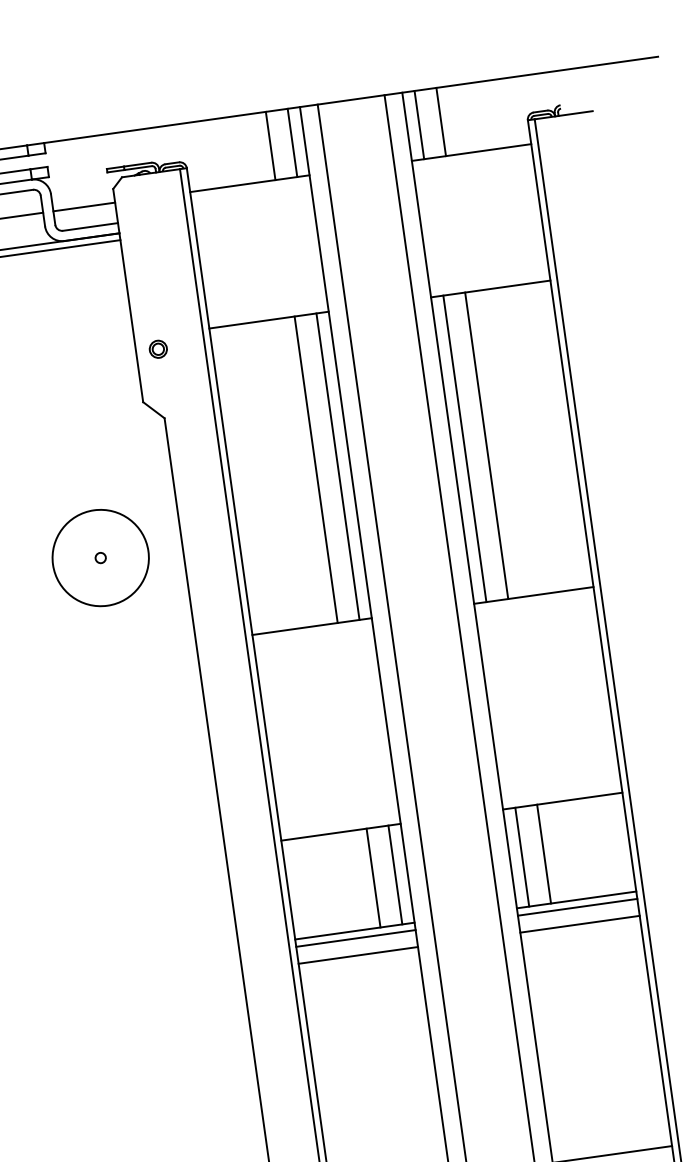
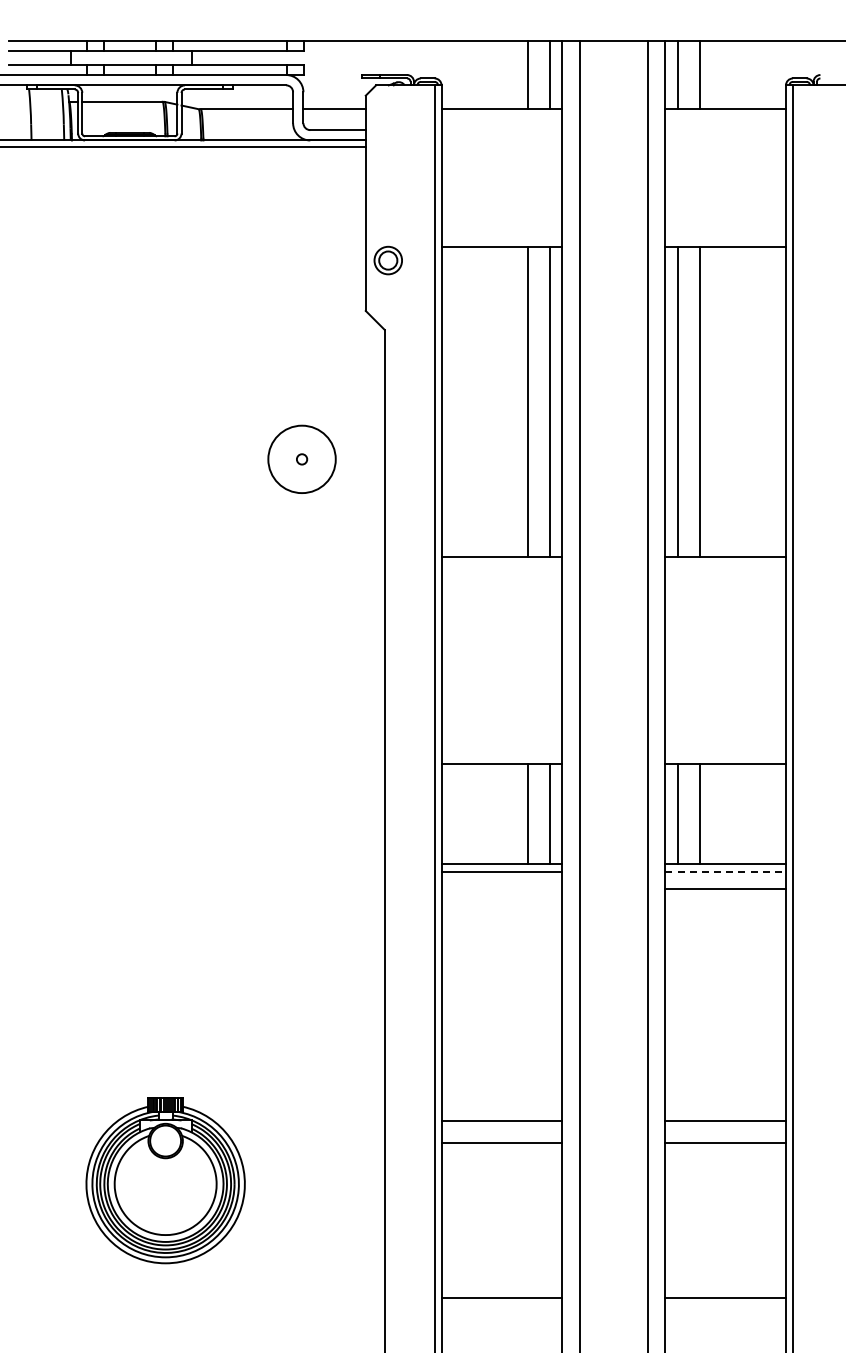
part: (157, 349) -> (387, 260), size x1.6
circle: (100, 558) -> (301, 459), size x0.7
line: (578, 907) -> (726, 871), solid -> dashed
line: (357, 955) -> (501, 888), removed

